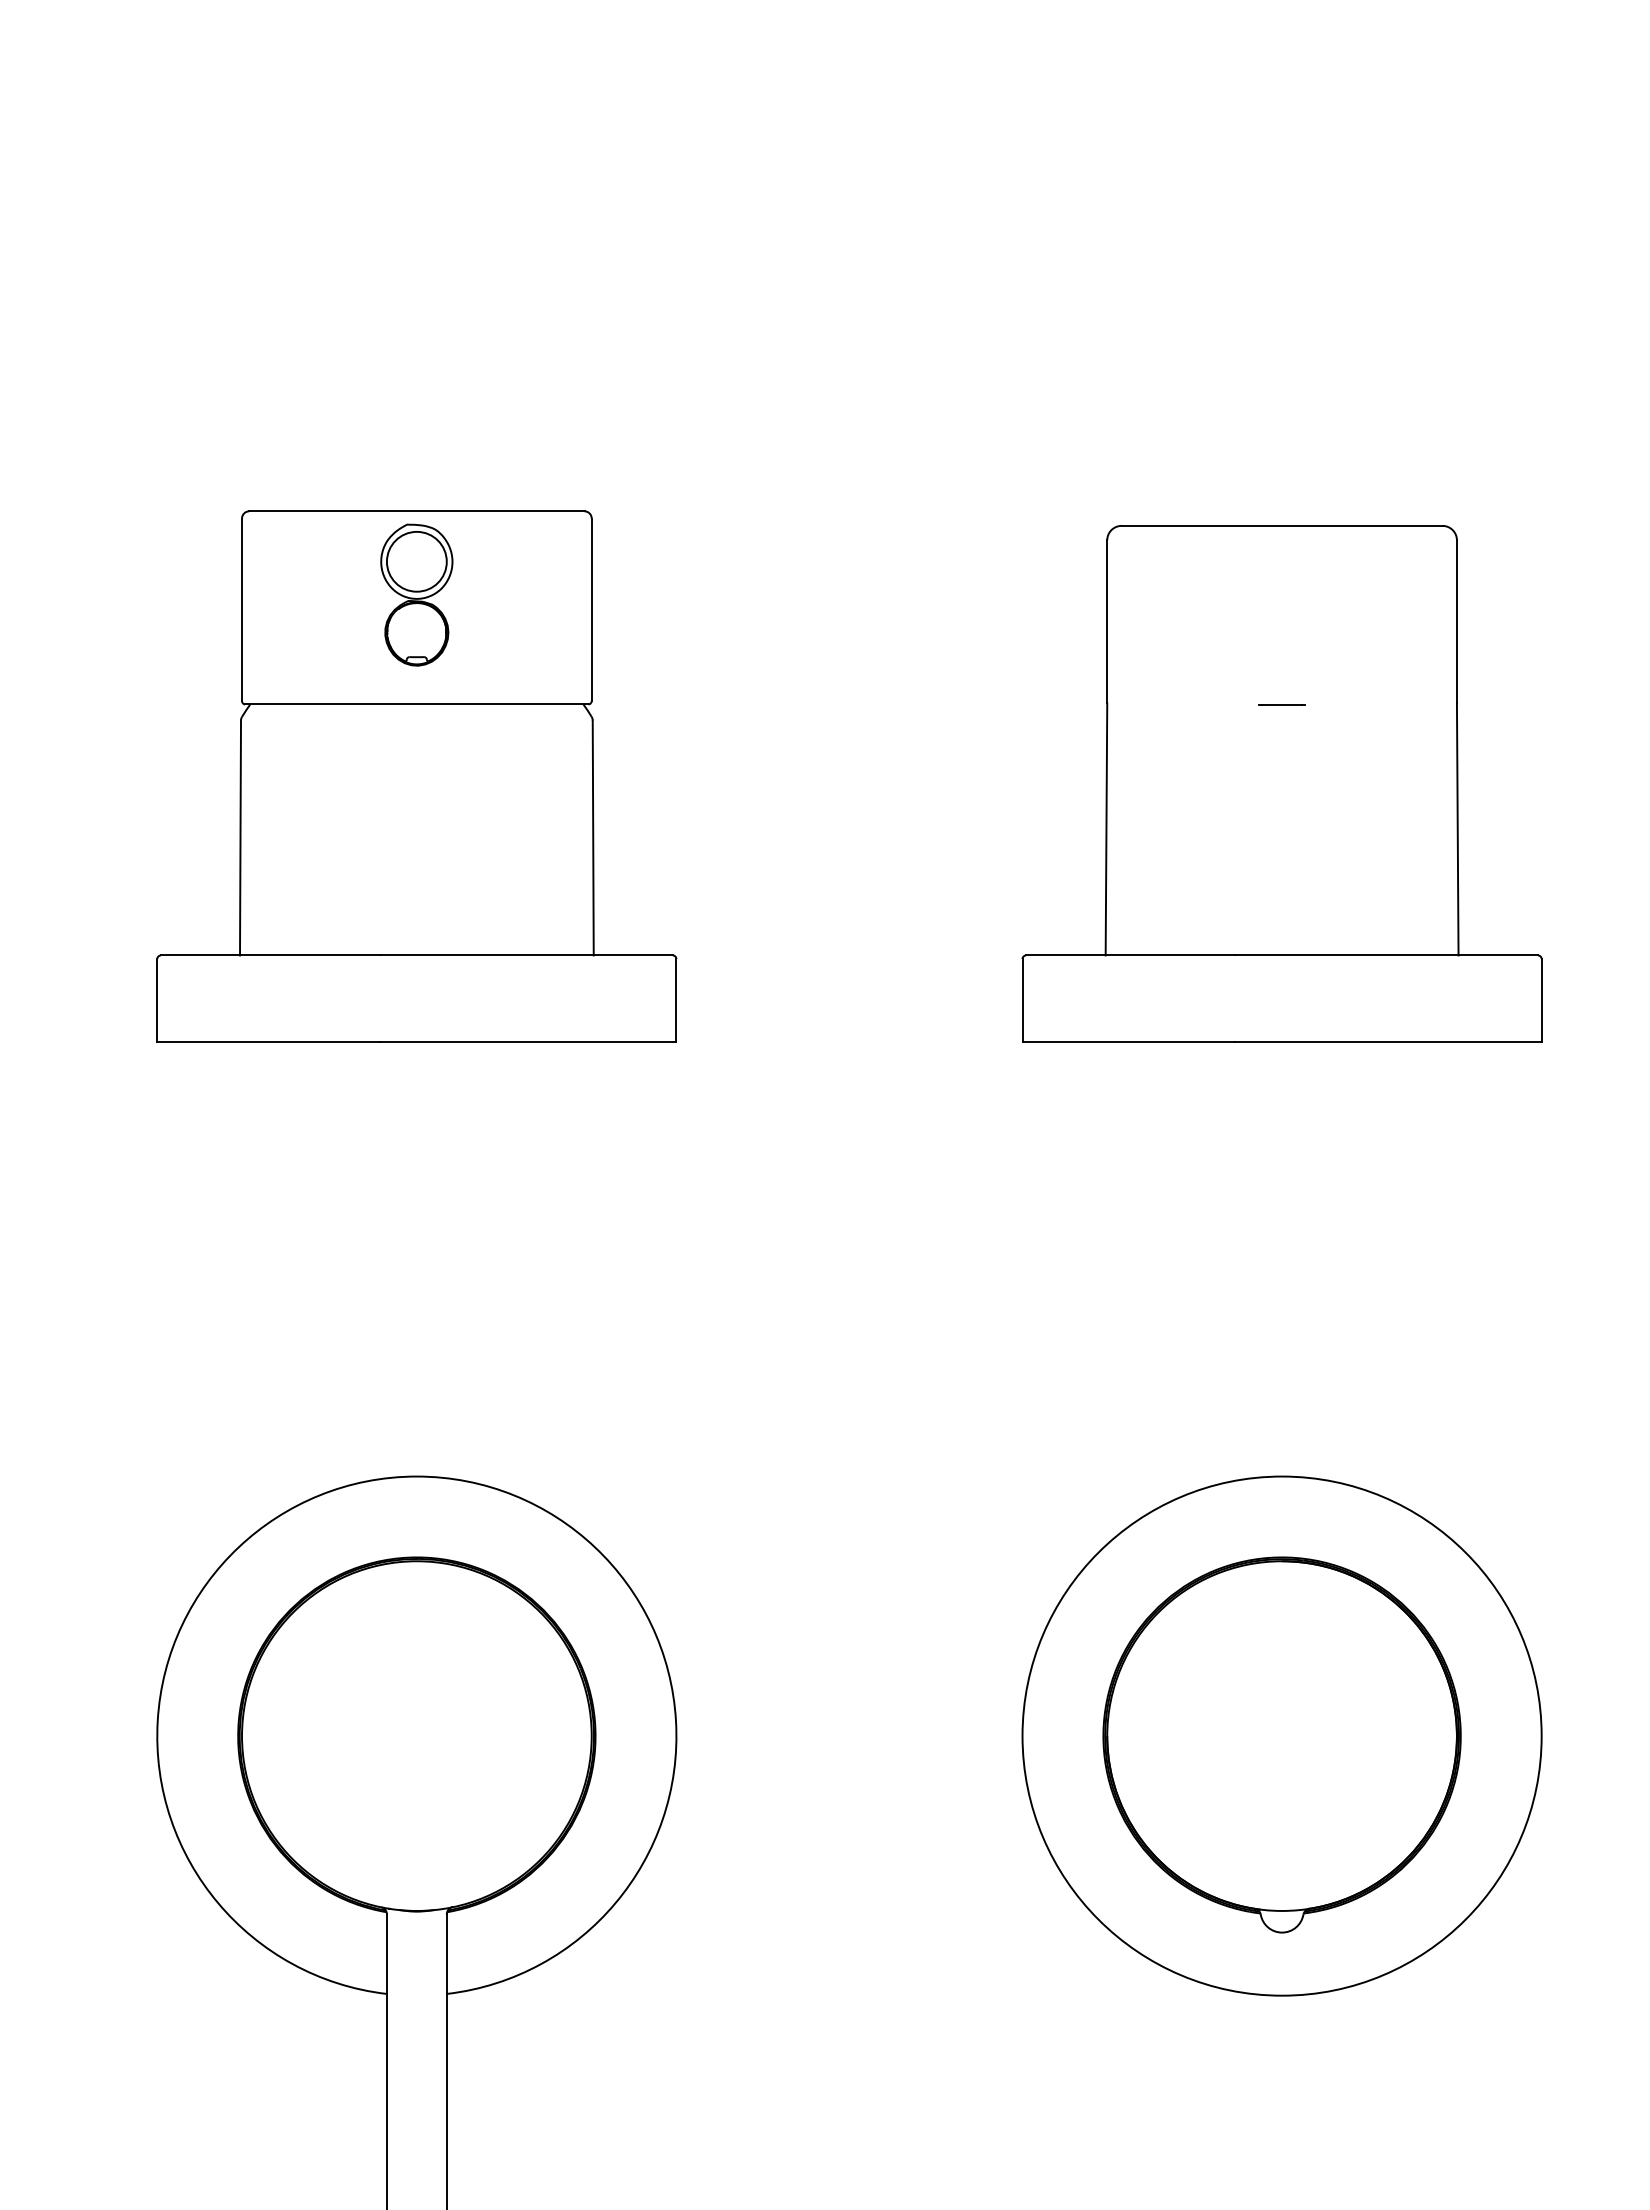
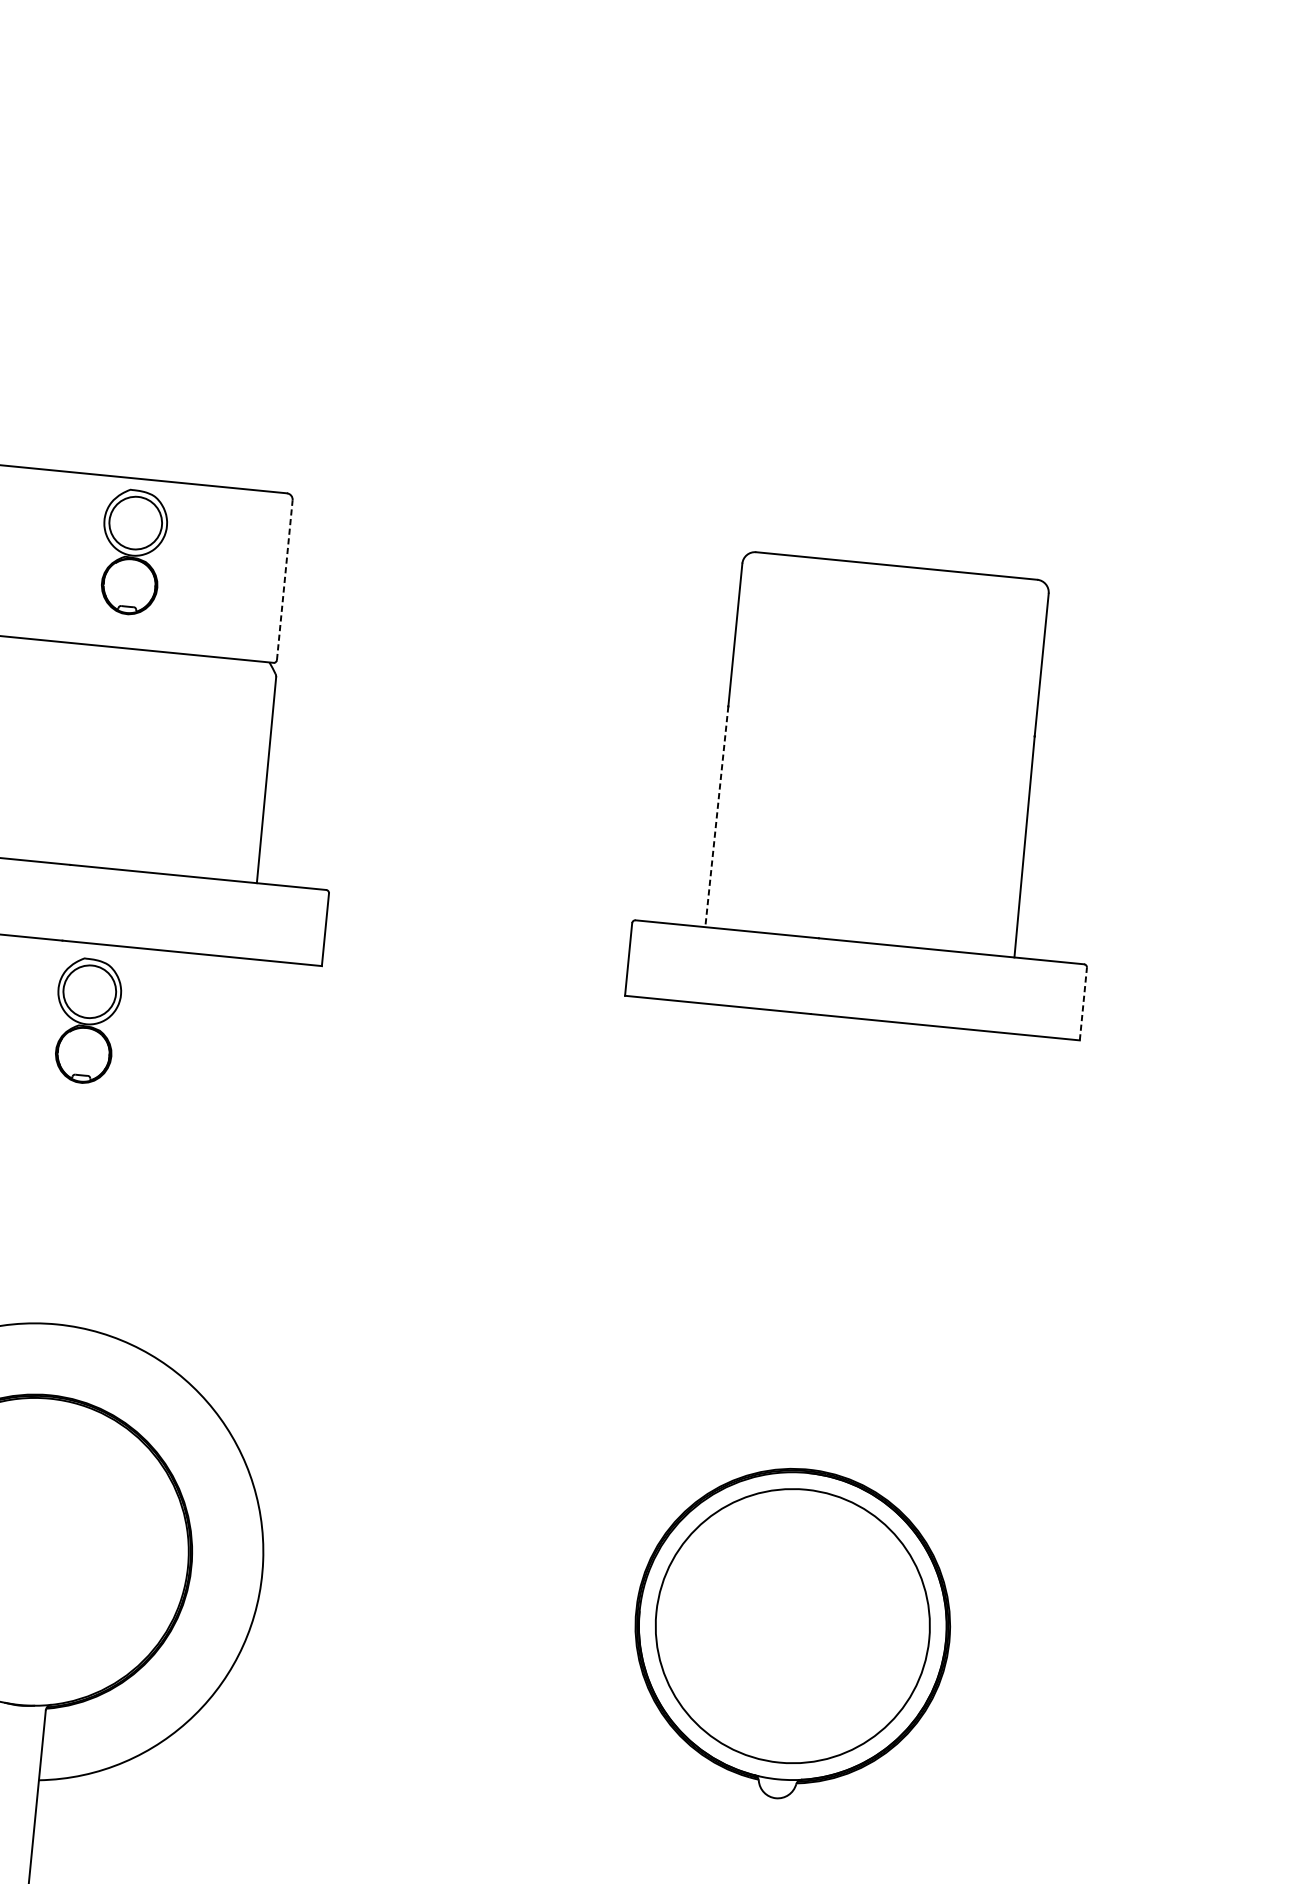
line: (591, 609) -> (284, 579), solid -> dashed
line: (1281, 704) -> (880, 722), removed
line: (1106, 829) -> (716, 816), solid -> dashed
line: (1541, 1000) -> (1083, 1004), solid -> dashed
part: (416, 1129) -> (86, 1020), added
circle: (1281, 1735) -> (792, 1625), size x0.6

